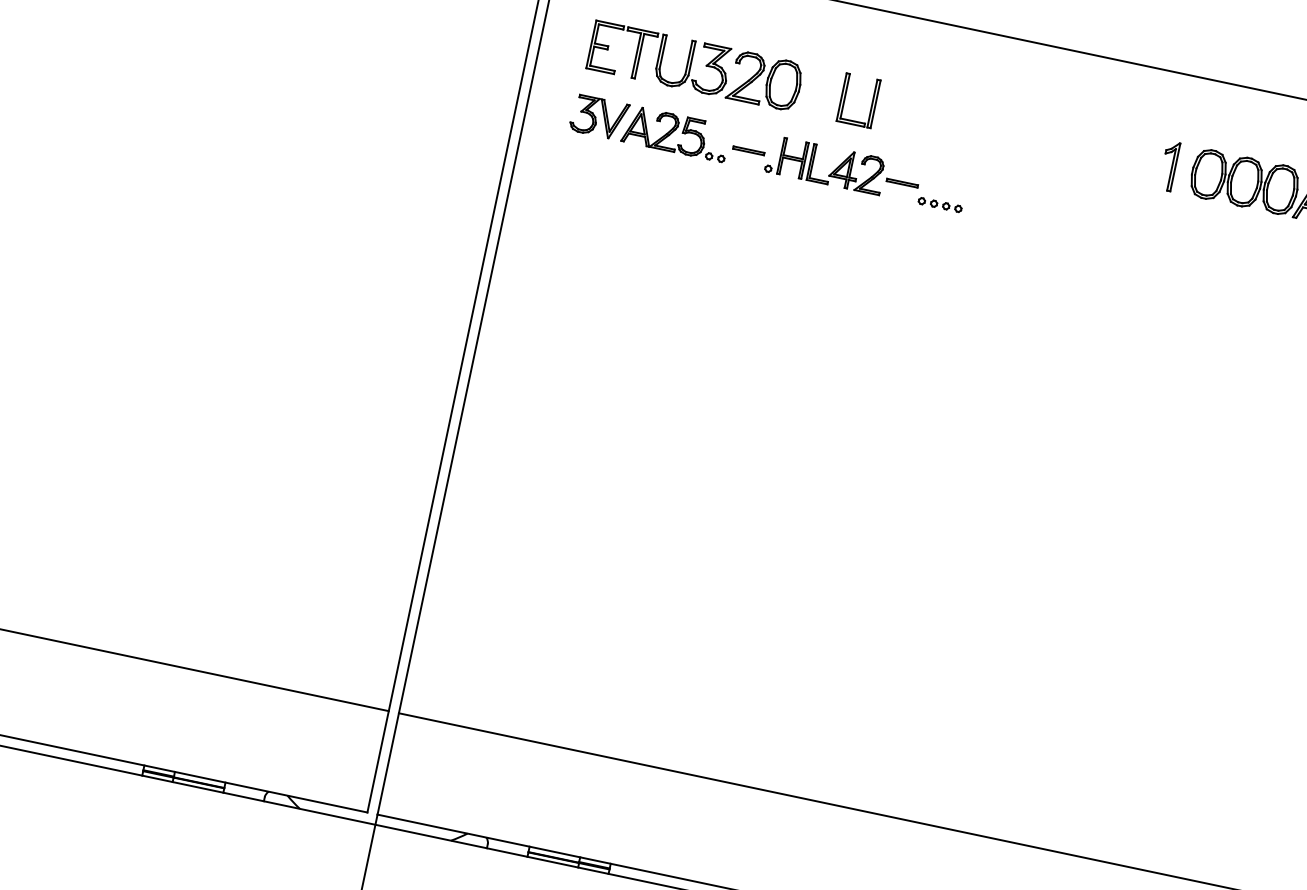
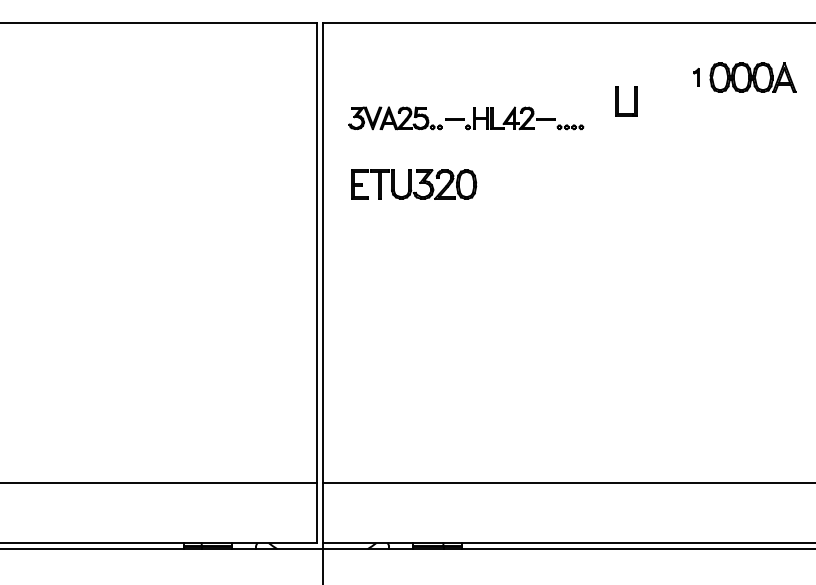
part: (696, 66) -> (414, 184), moved
part: (845, 97) -> (618, 101), moved
part: (1169, 166) -> (696, 77), size x0.6

